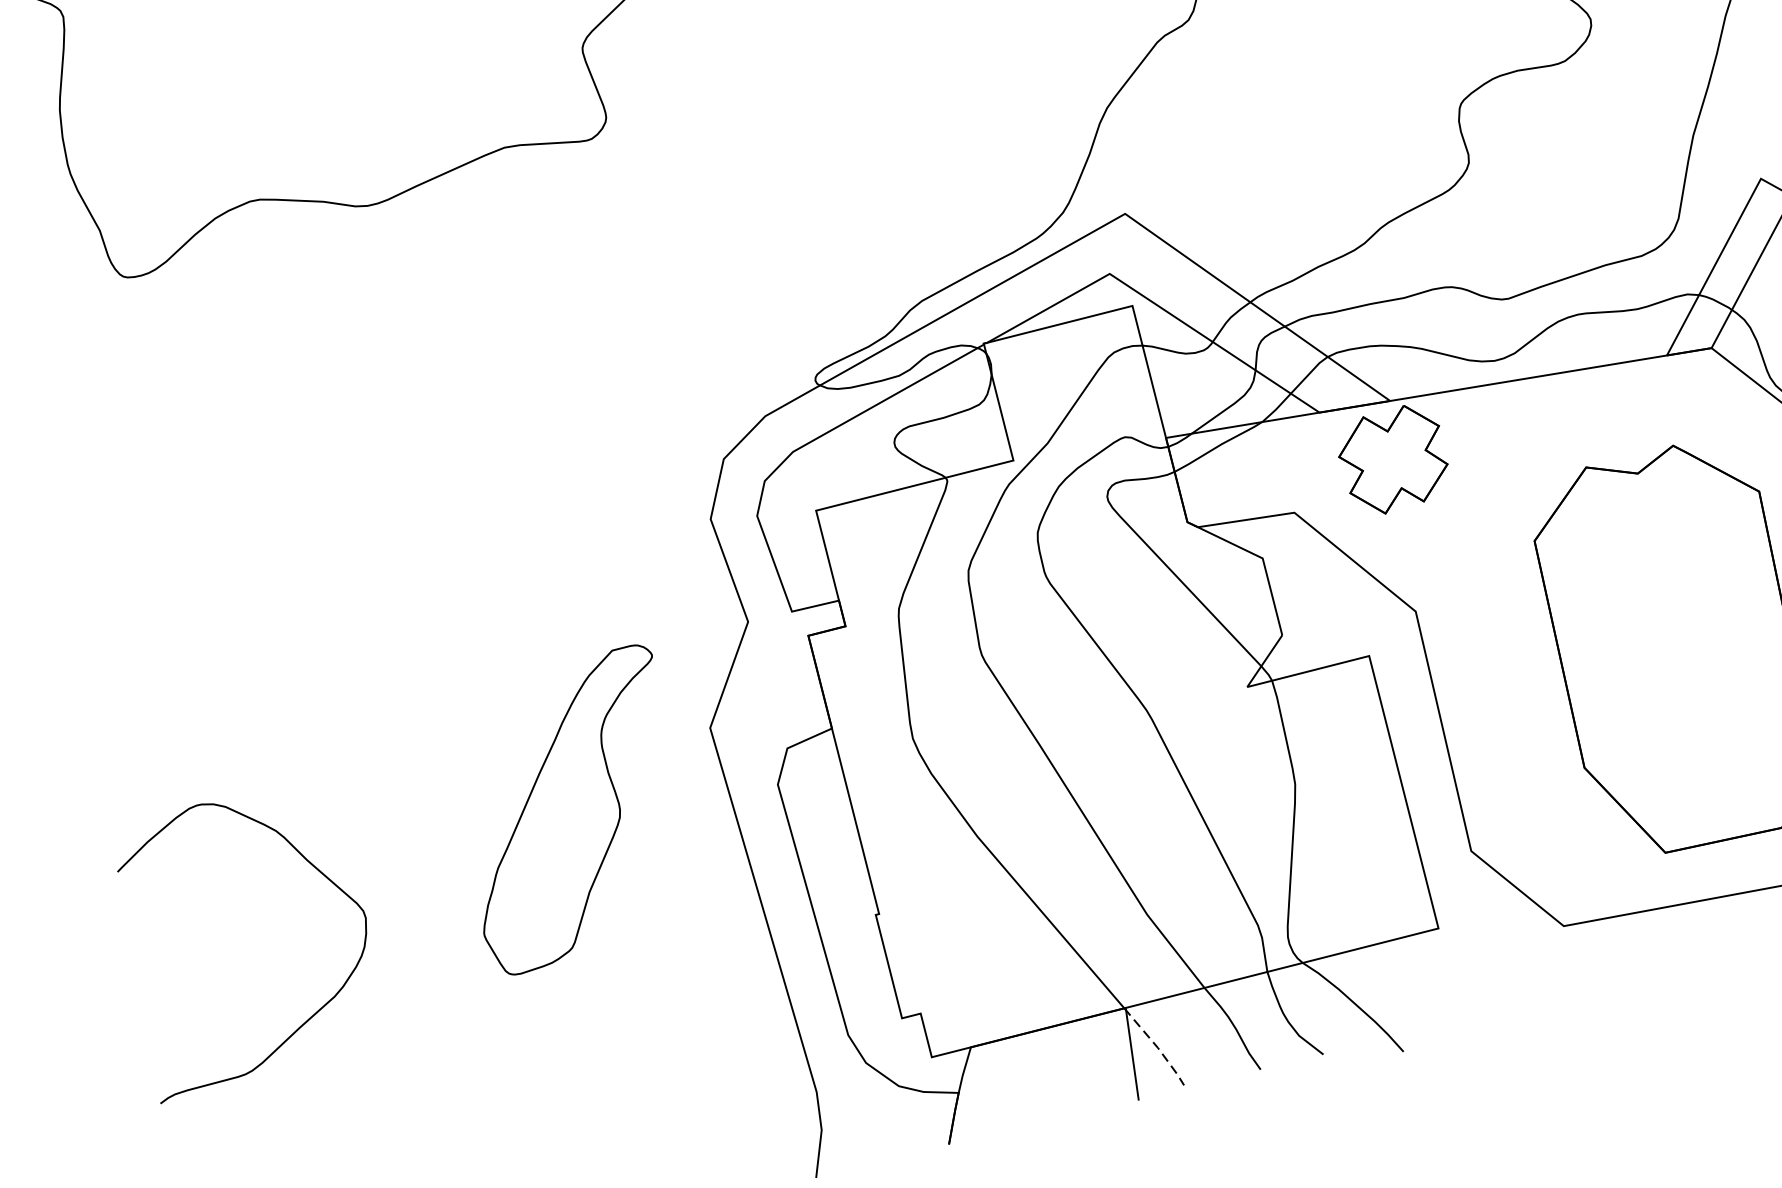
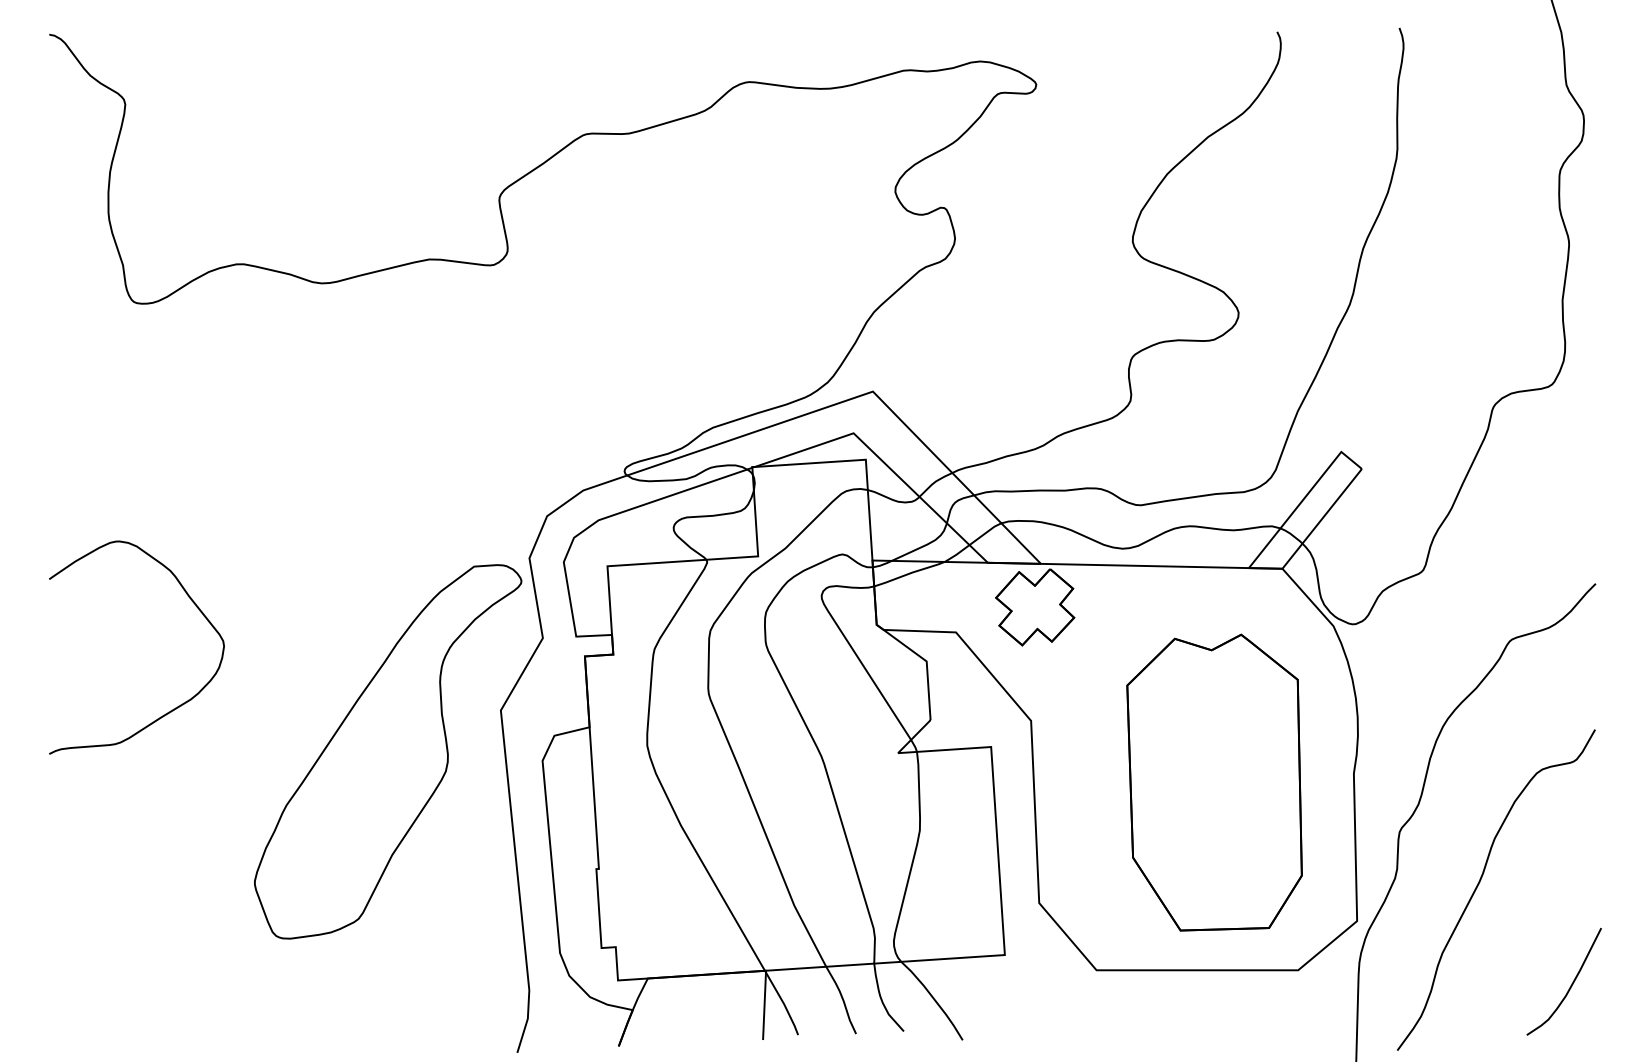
part: (571, 810) -> (388, 751), size x1.67
curve: (313, 1012) -> (173, 708), moved
line: (1156, 1047) -> (783, 1003), dashed -> solid

